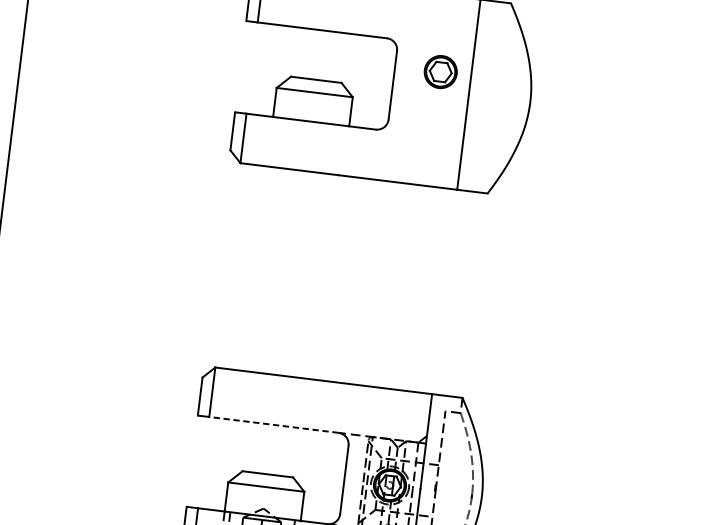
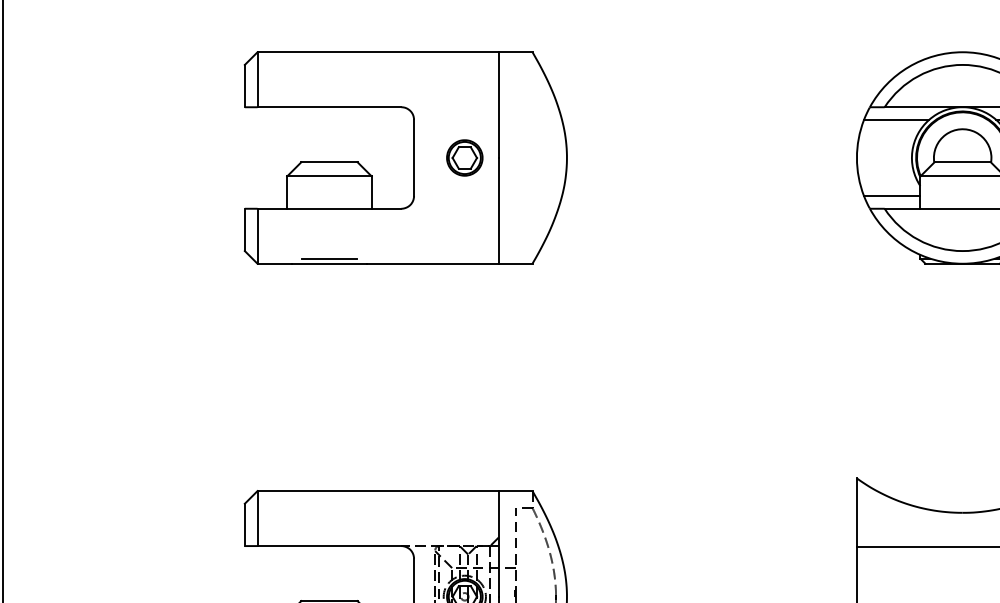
part: (440, 71) -> (464, 157), moved
line: (305, 166) -> (329, 258), added
line: (273, 425) -> (329, 546), dashed -> solid

